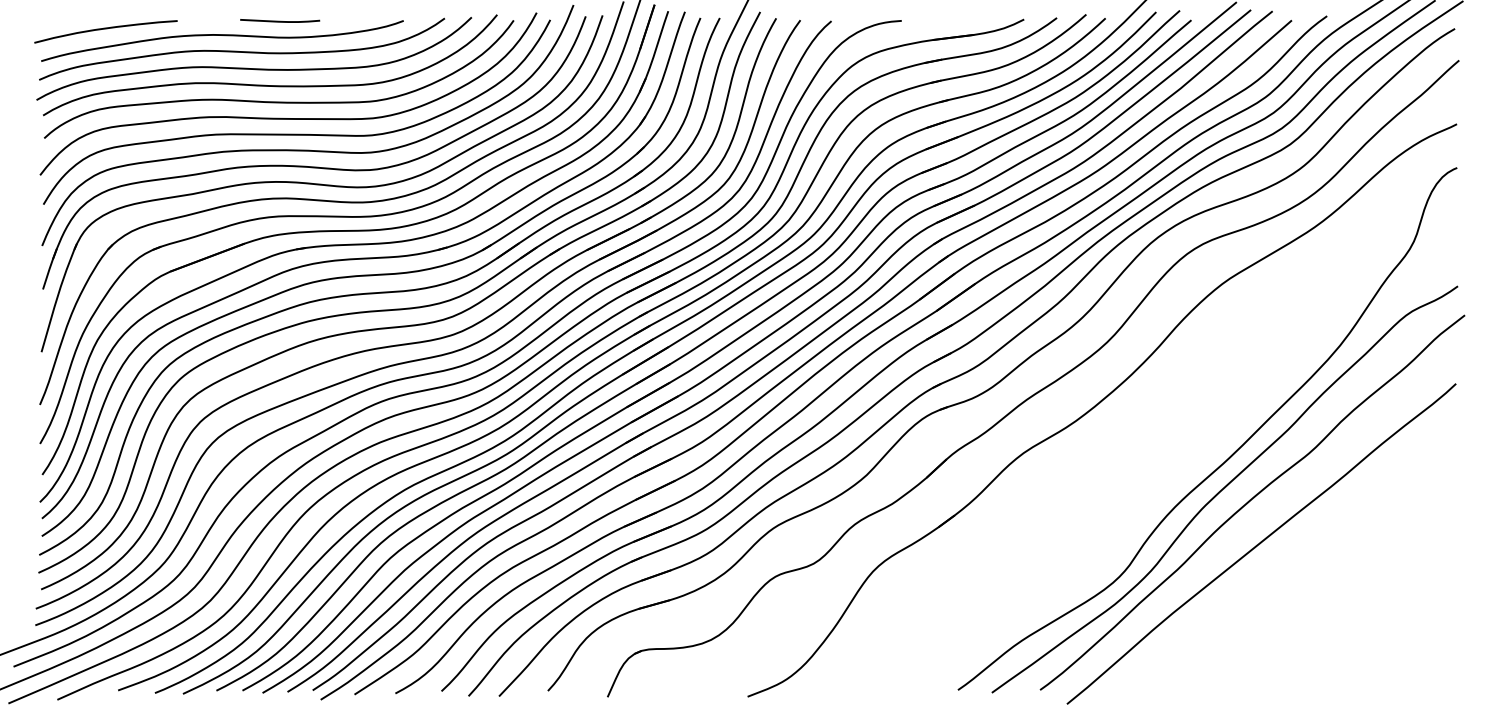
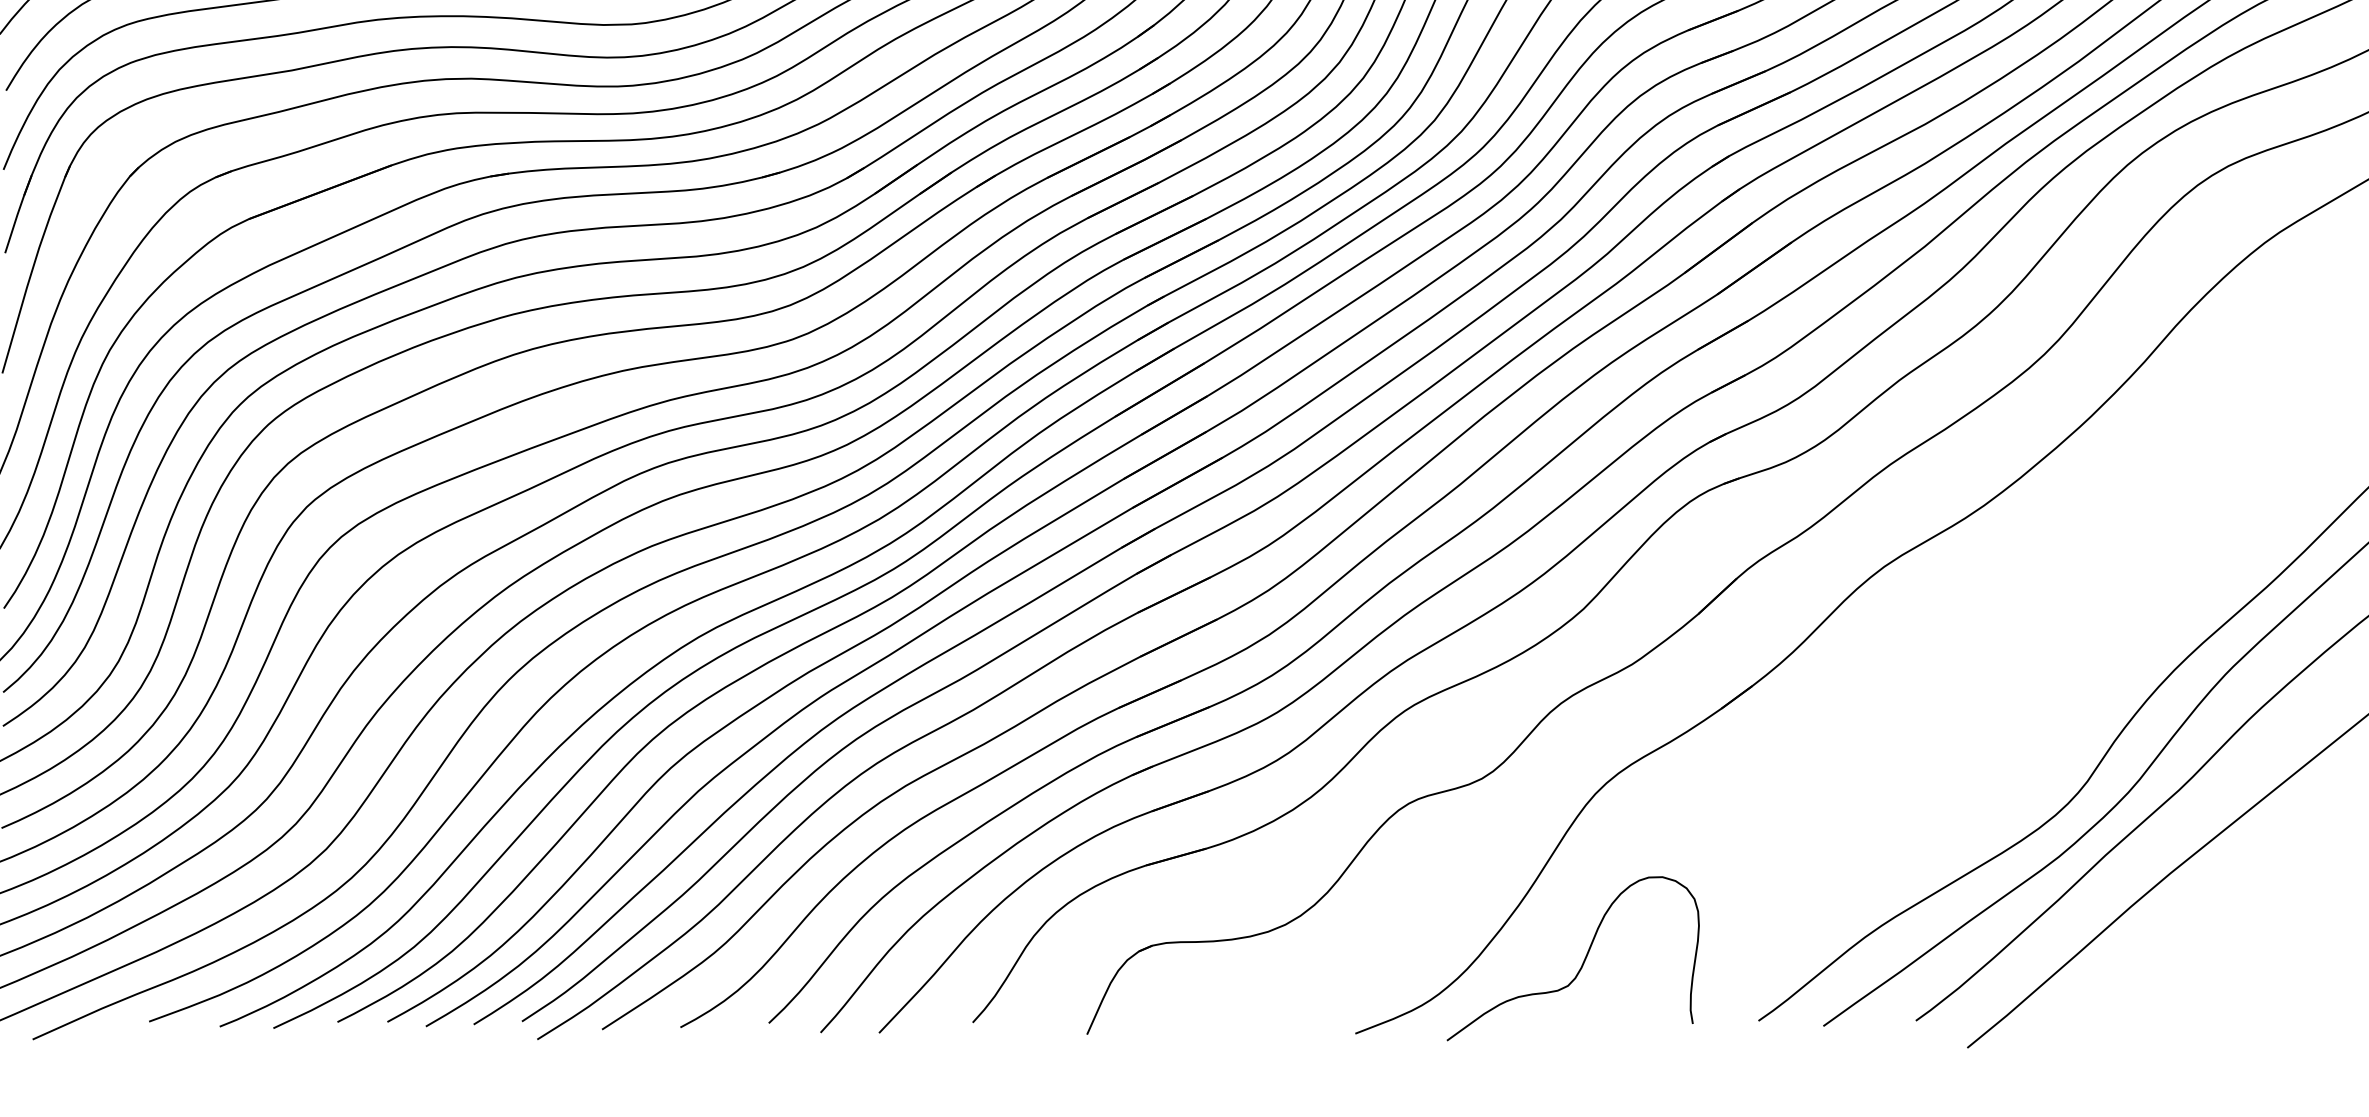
curve: (865, 659) -> (1581, 962), added

